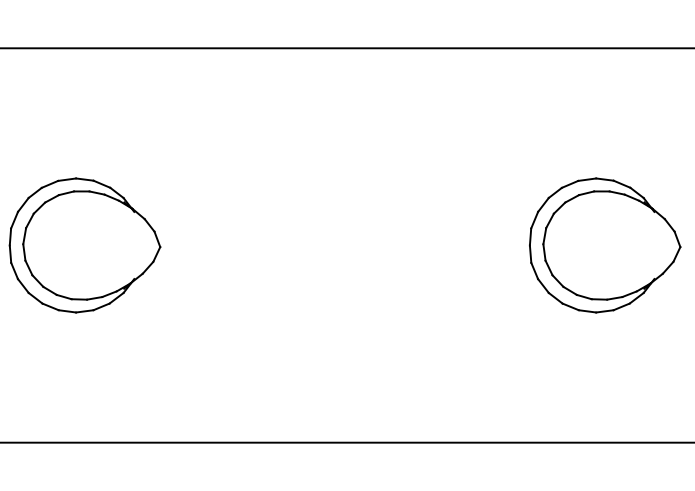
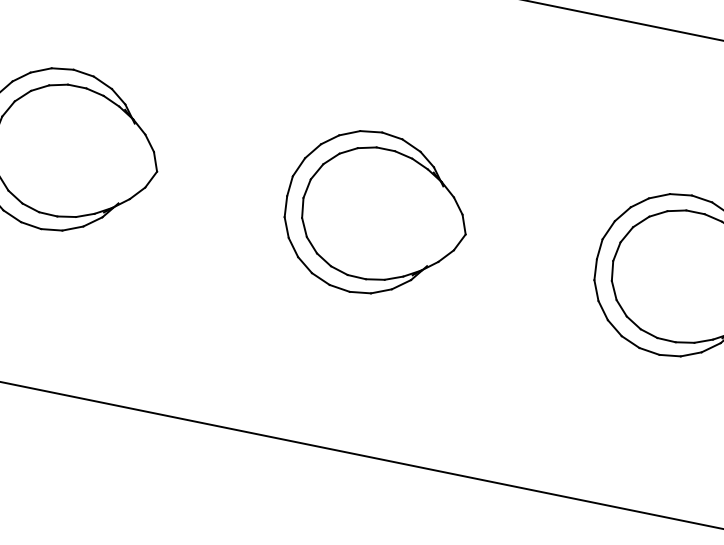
part: (344, 245) -> (376, 214), added

